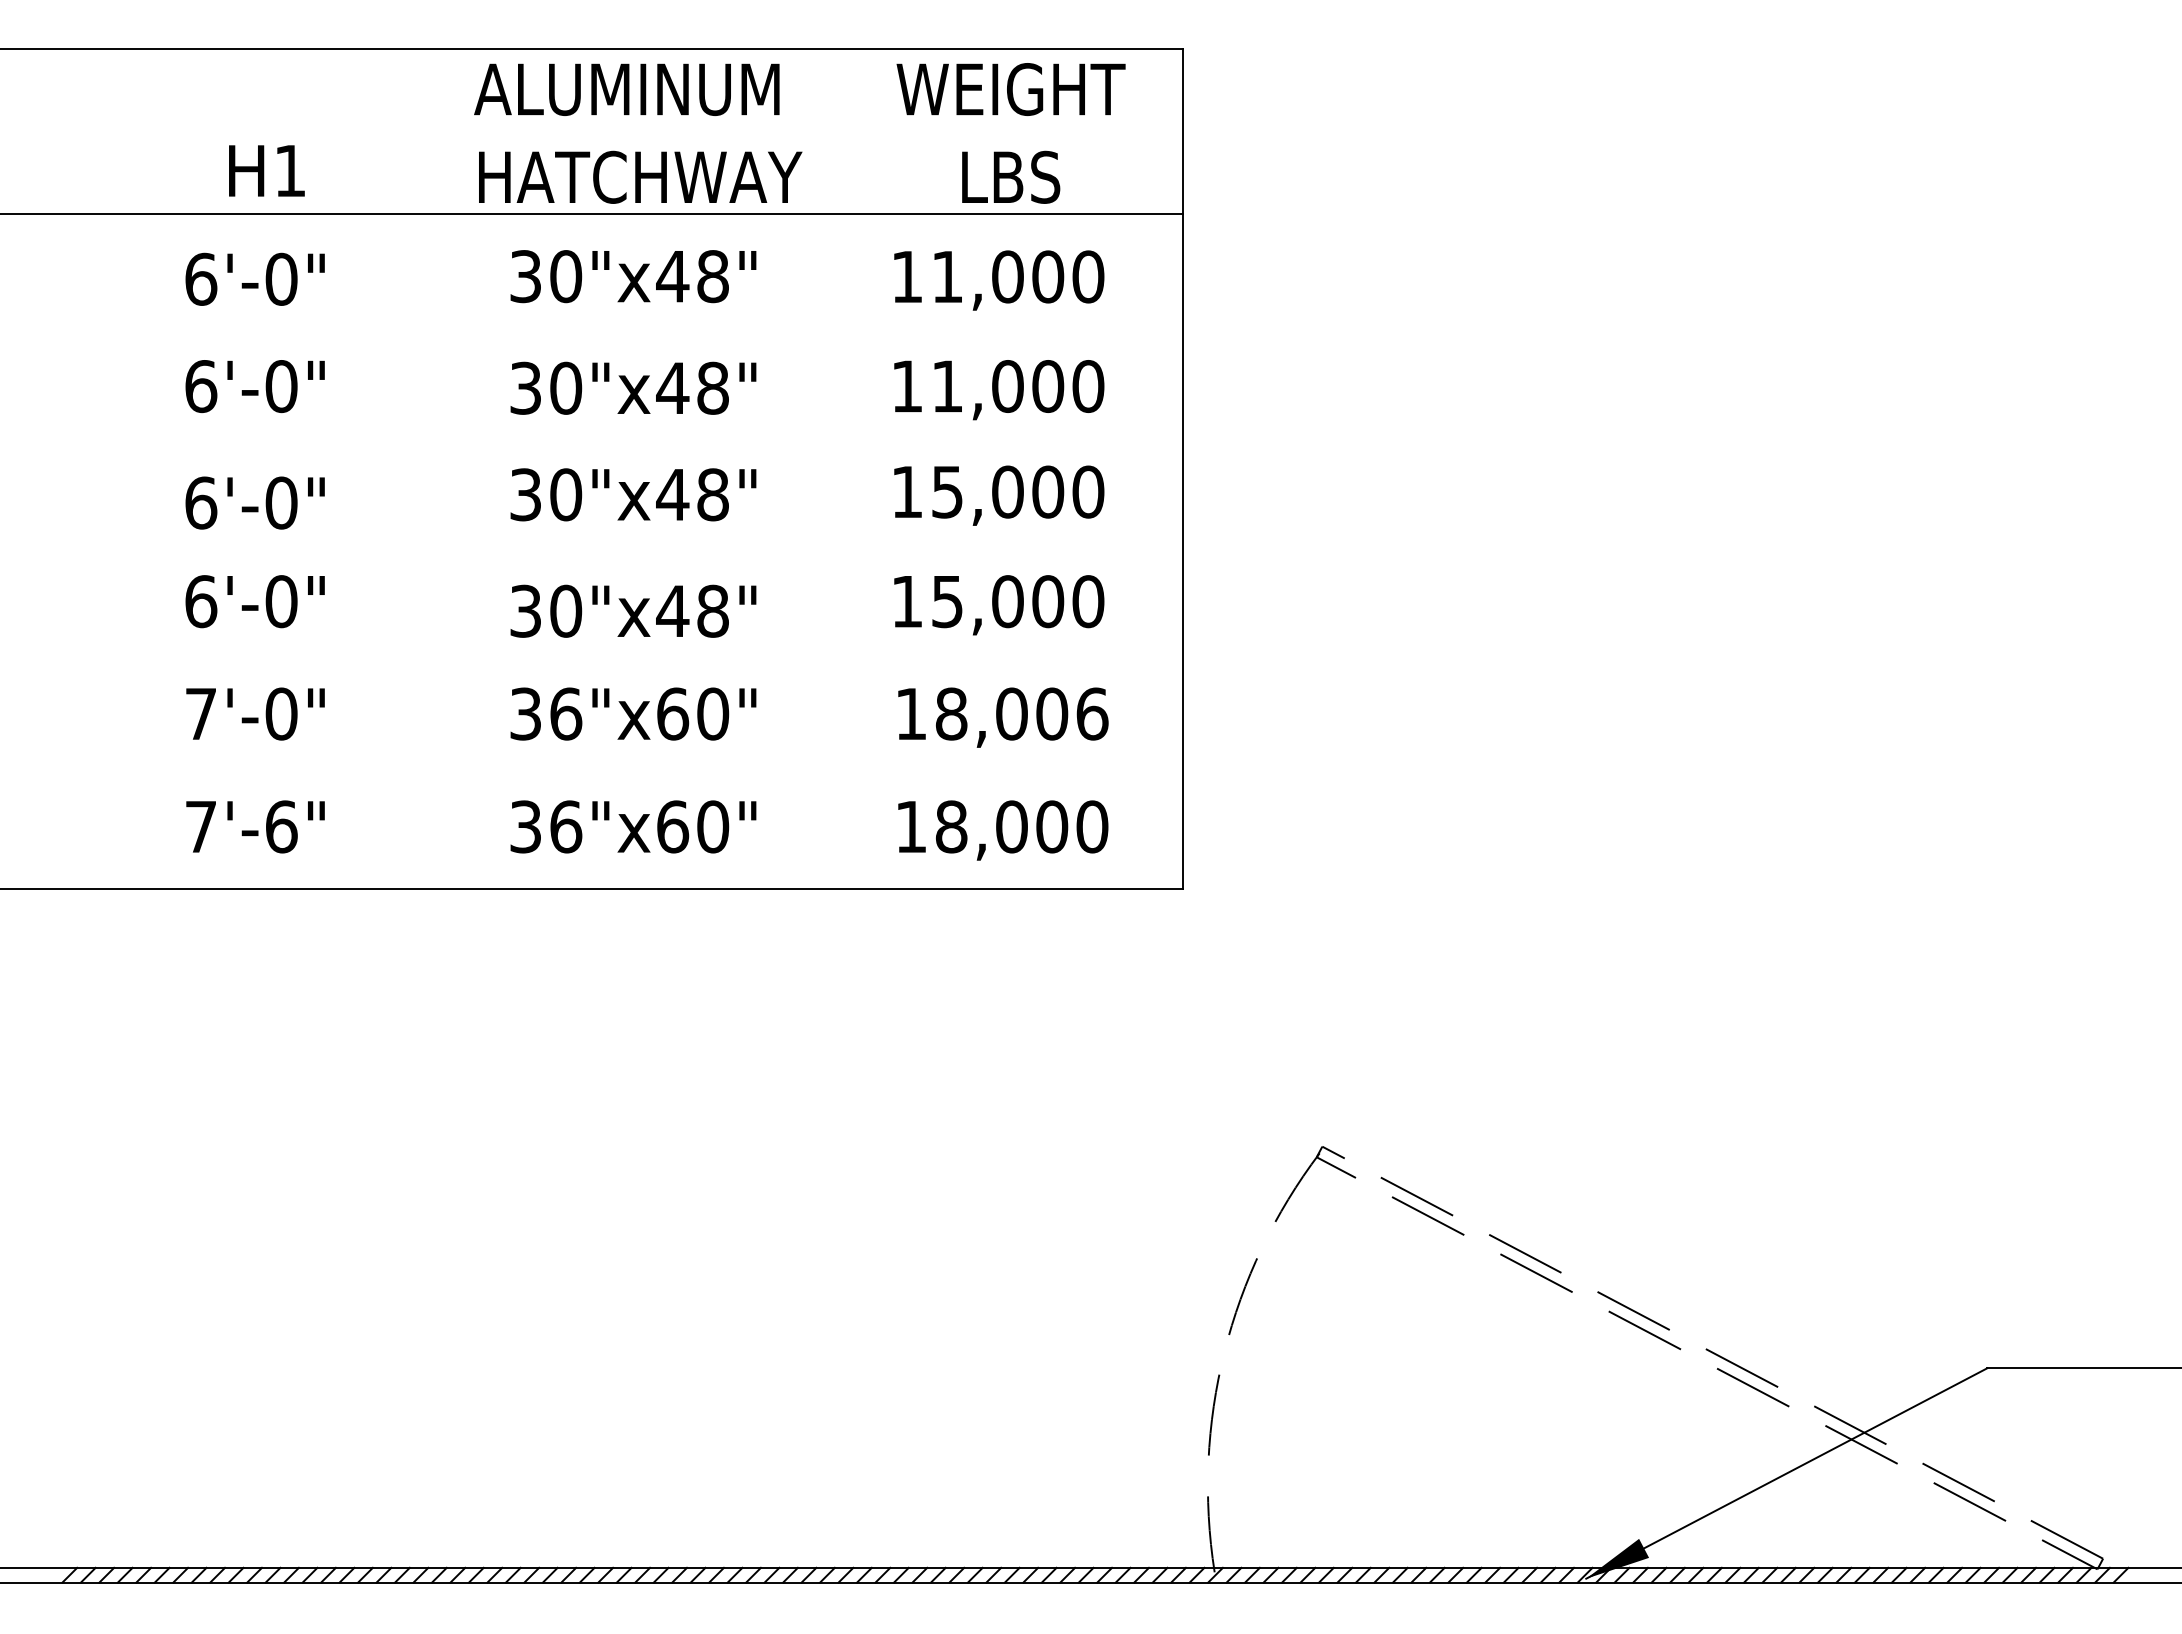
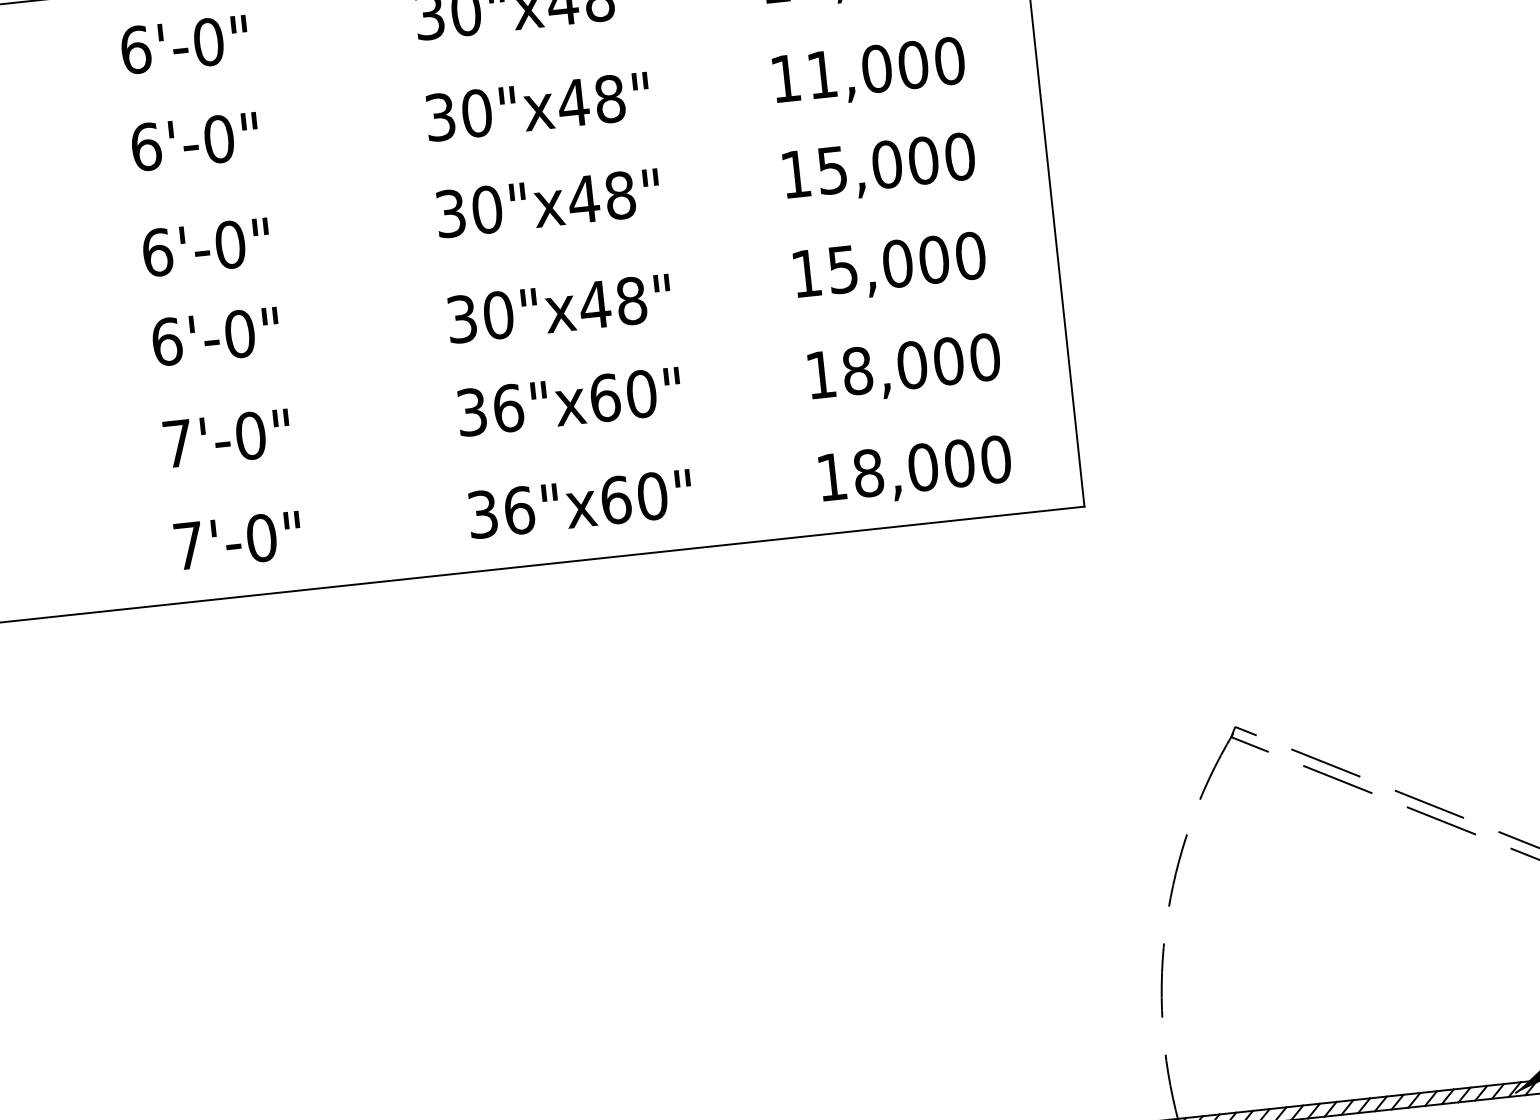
text: (1092, 713) -> (985, 356), 18,006 -> 18,000
text: (281, 826) -> (261, 537), 7'-6" -> 7'-0"

